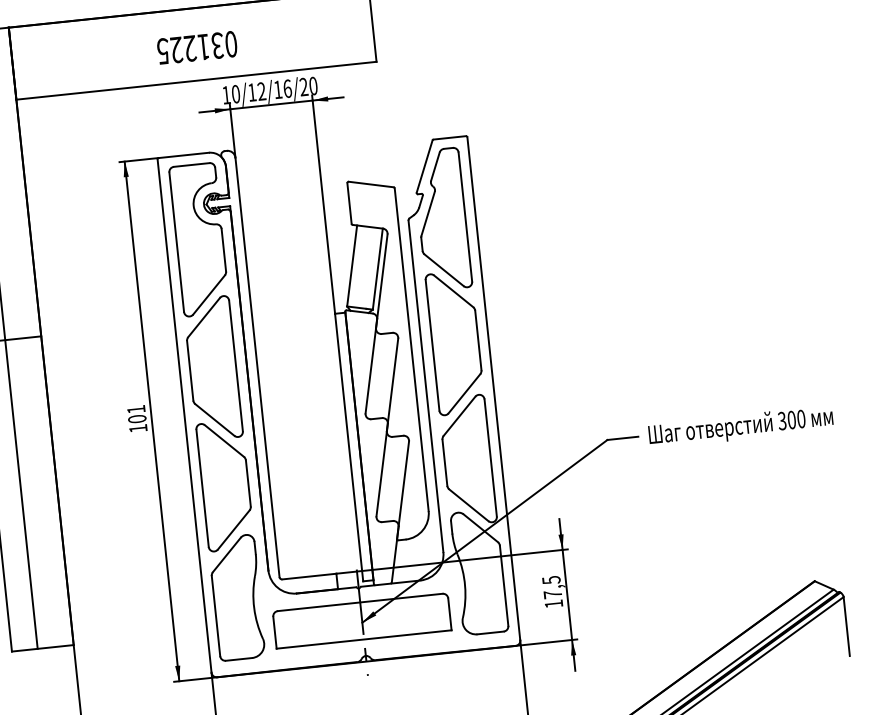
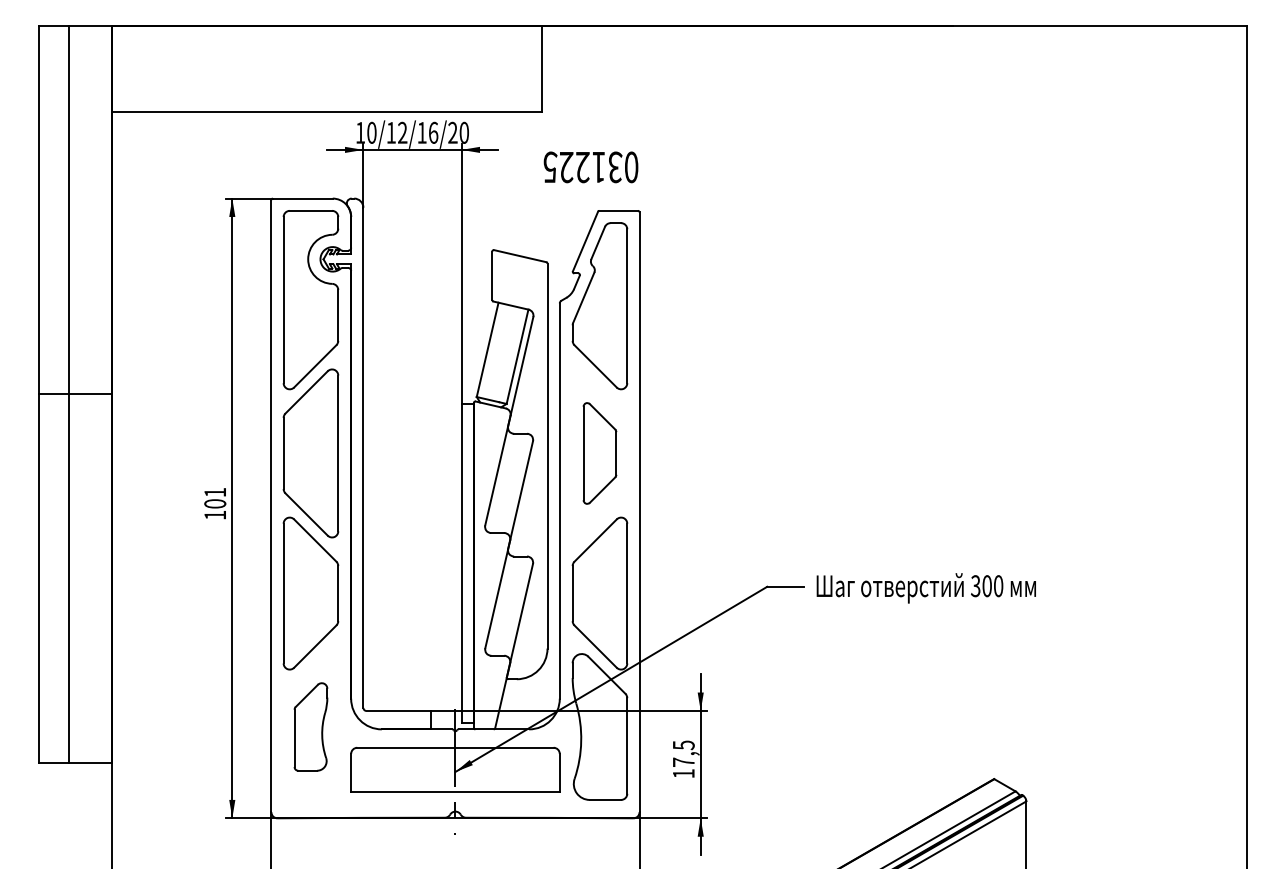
text: (196, 47) -> (590, 167), moved
part: (455, 343) -> (599, 453), size x0.6
part: (236, 597) -> (310, 726), size x0.6

